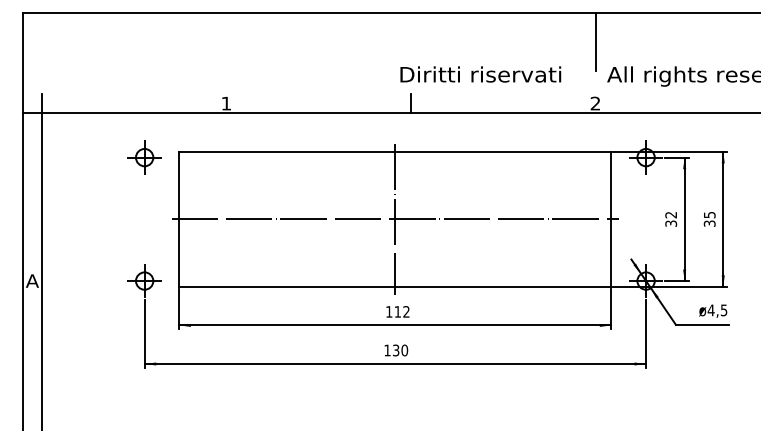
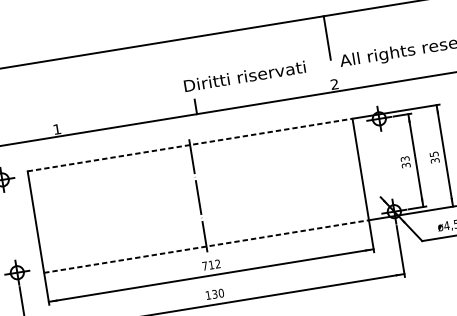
line: (395, 151) -> (190, 144), solid -> dashed
text: (671, 214) -> (405, 158), 32 -> 33
line: (395, 219) -> (198, 195), removed
line: (395, 286) -> (206, 246), solid -> dashed
text: (389, 311) -> (205, 265), 112 -> 712

